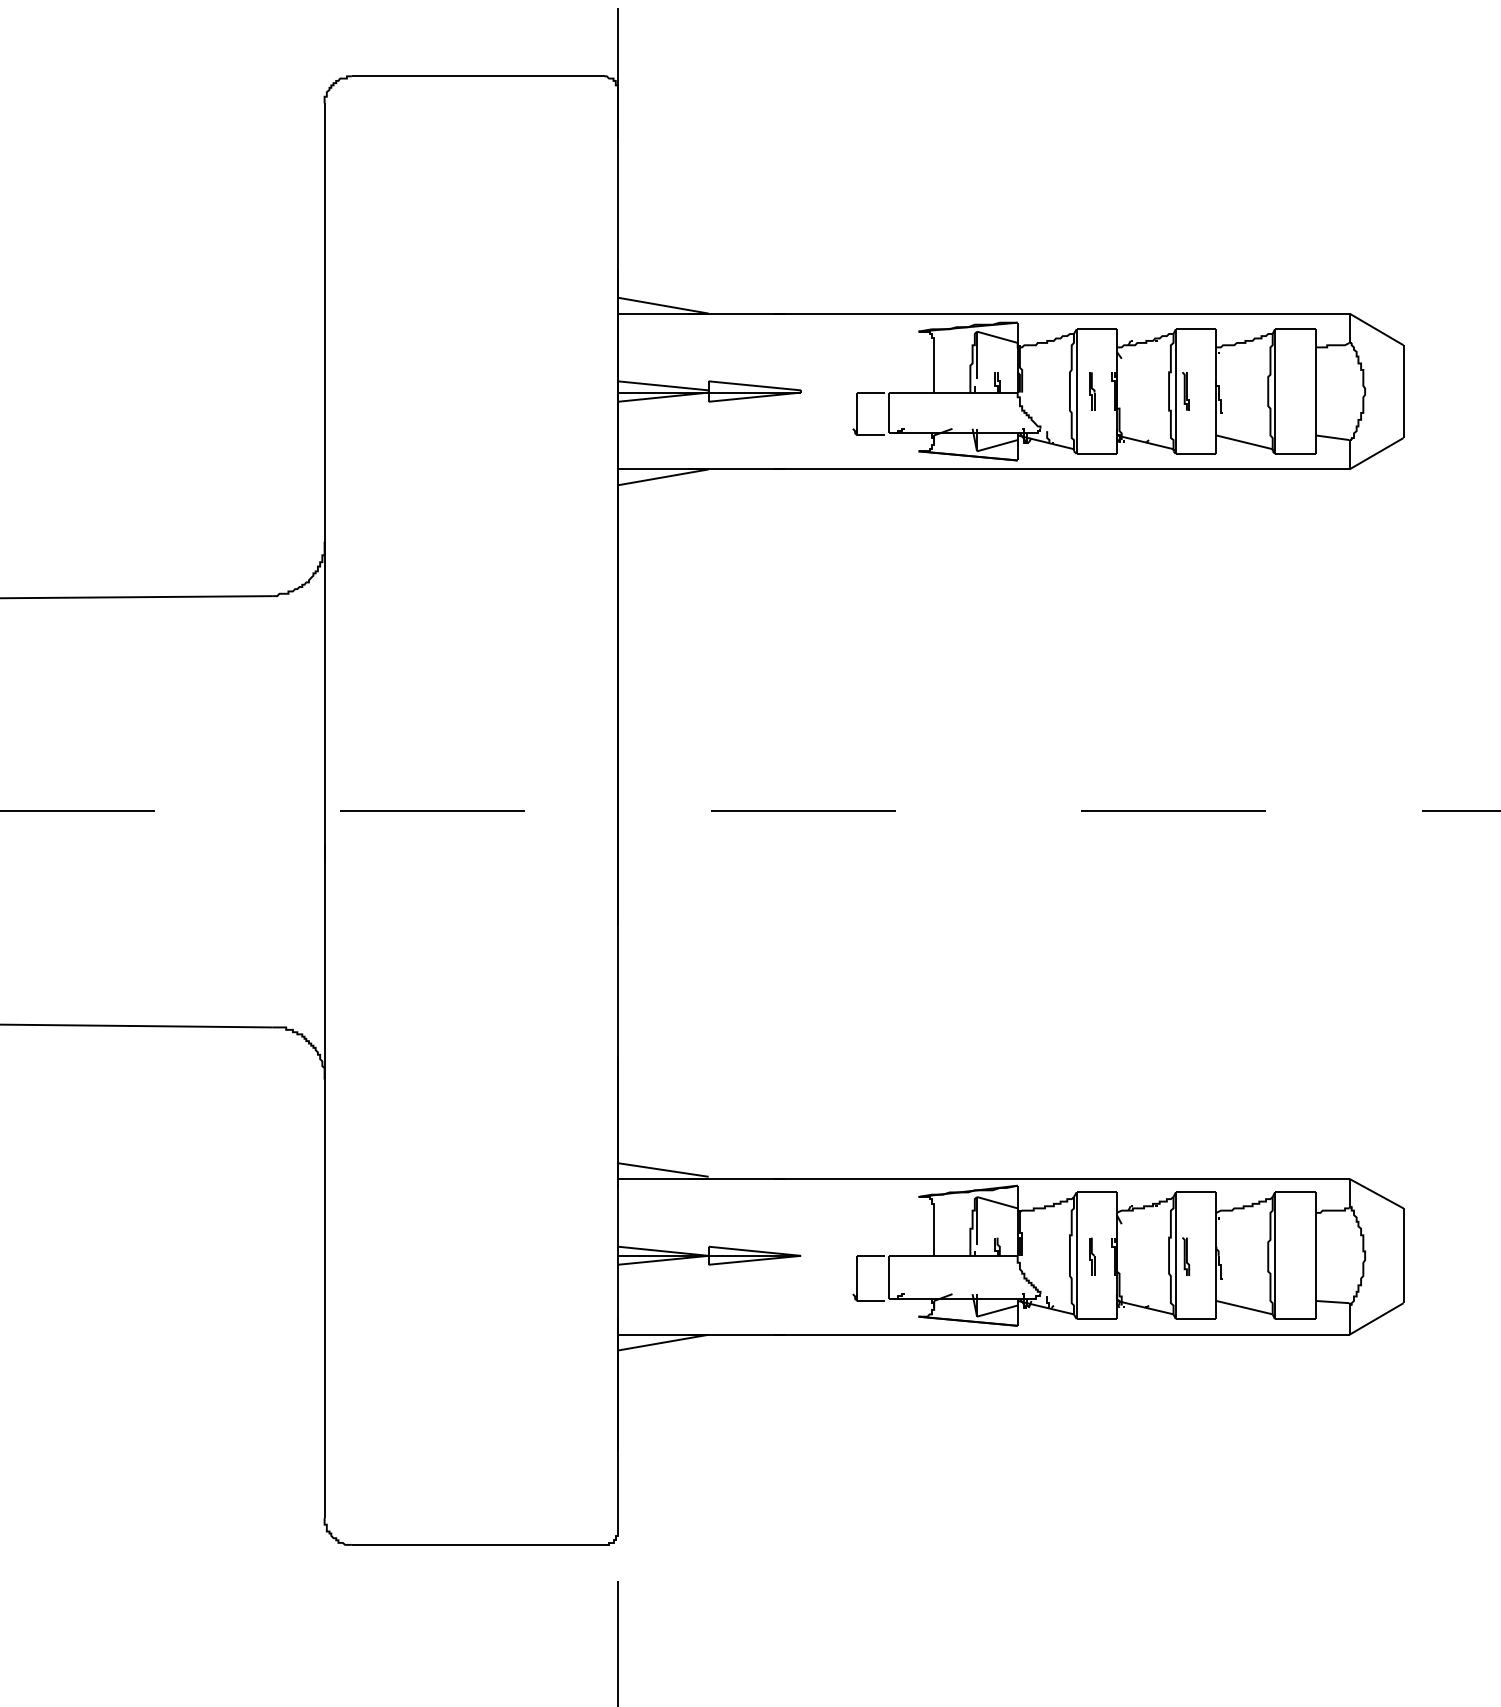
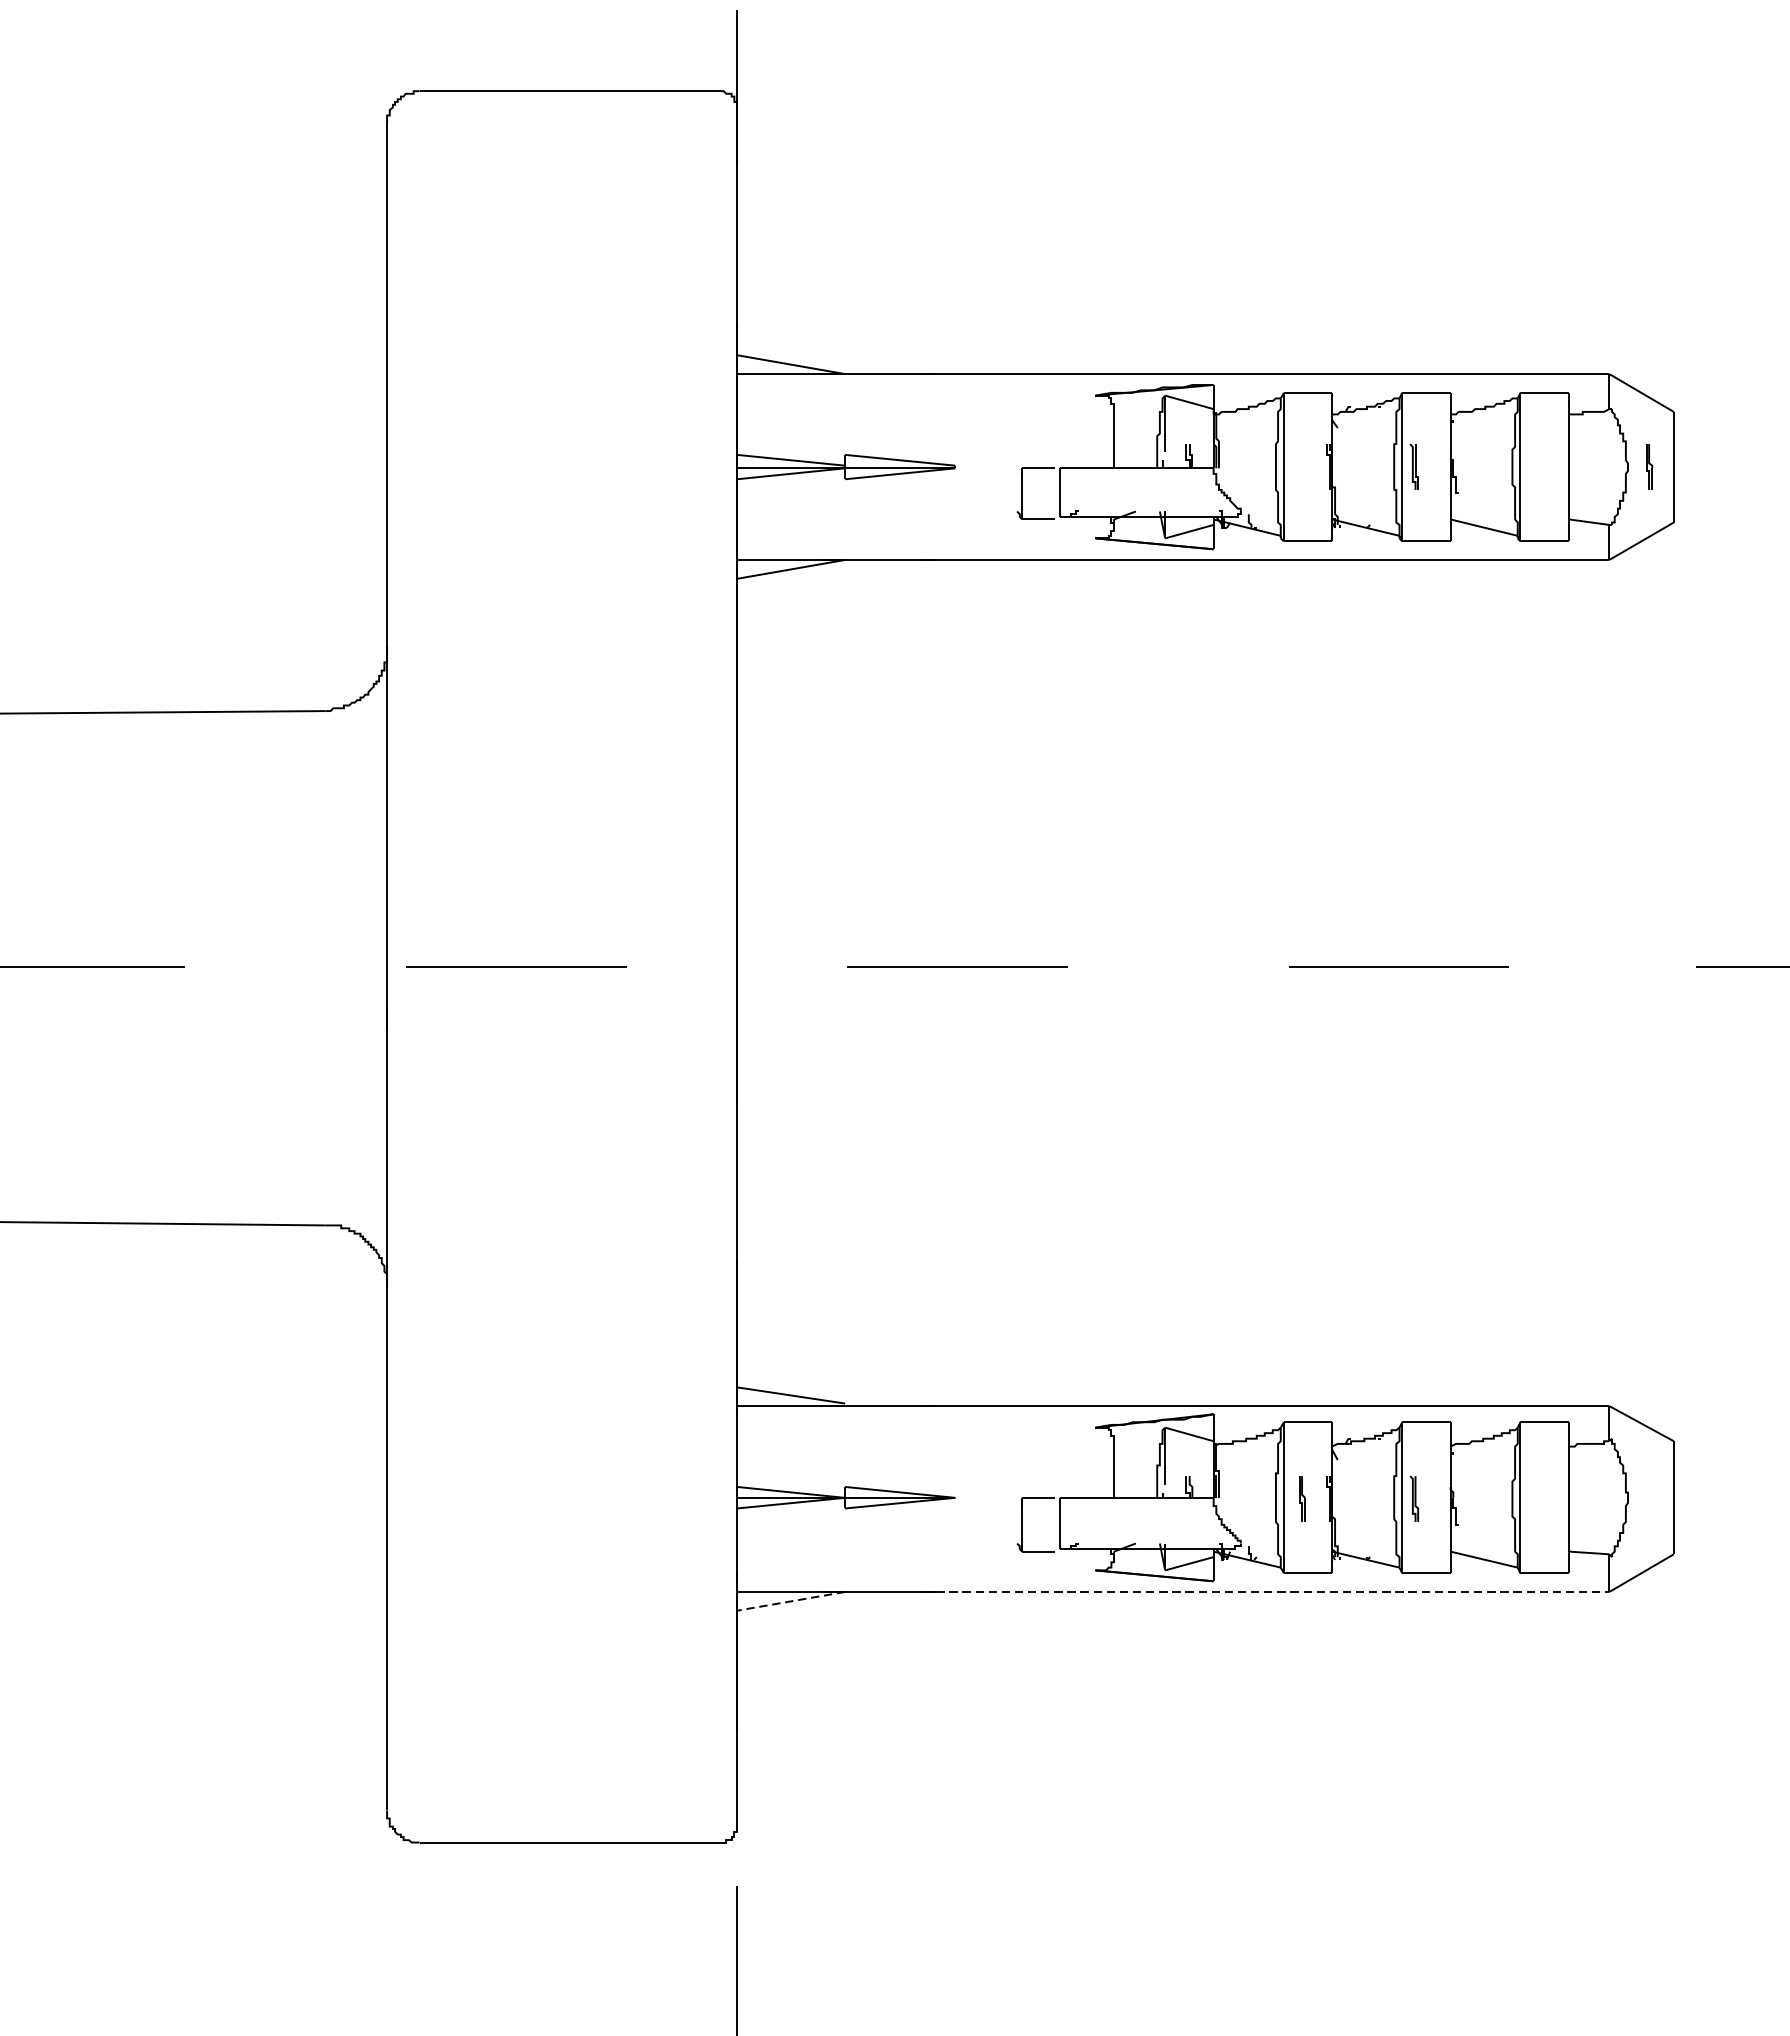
part: (1092, 391) -> (1649, 467), moved
line: (1067, 1334) -> (1273, 1591), solid -> dashed
line: (662, 1342) -> (790, 1601), solid -> dashed

